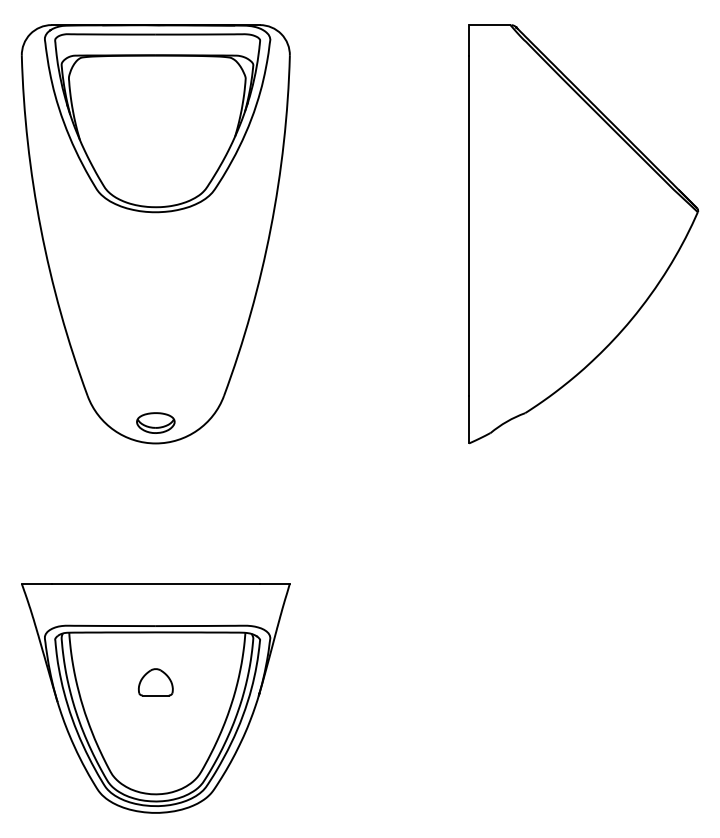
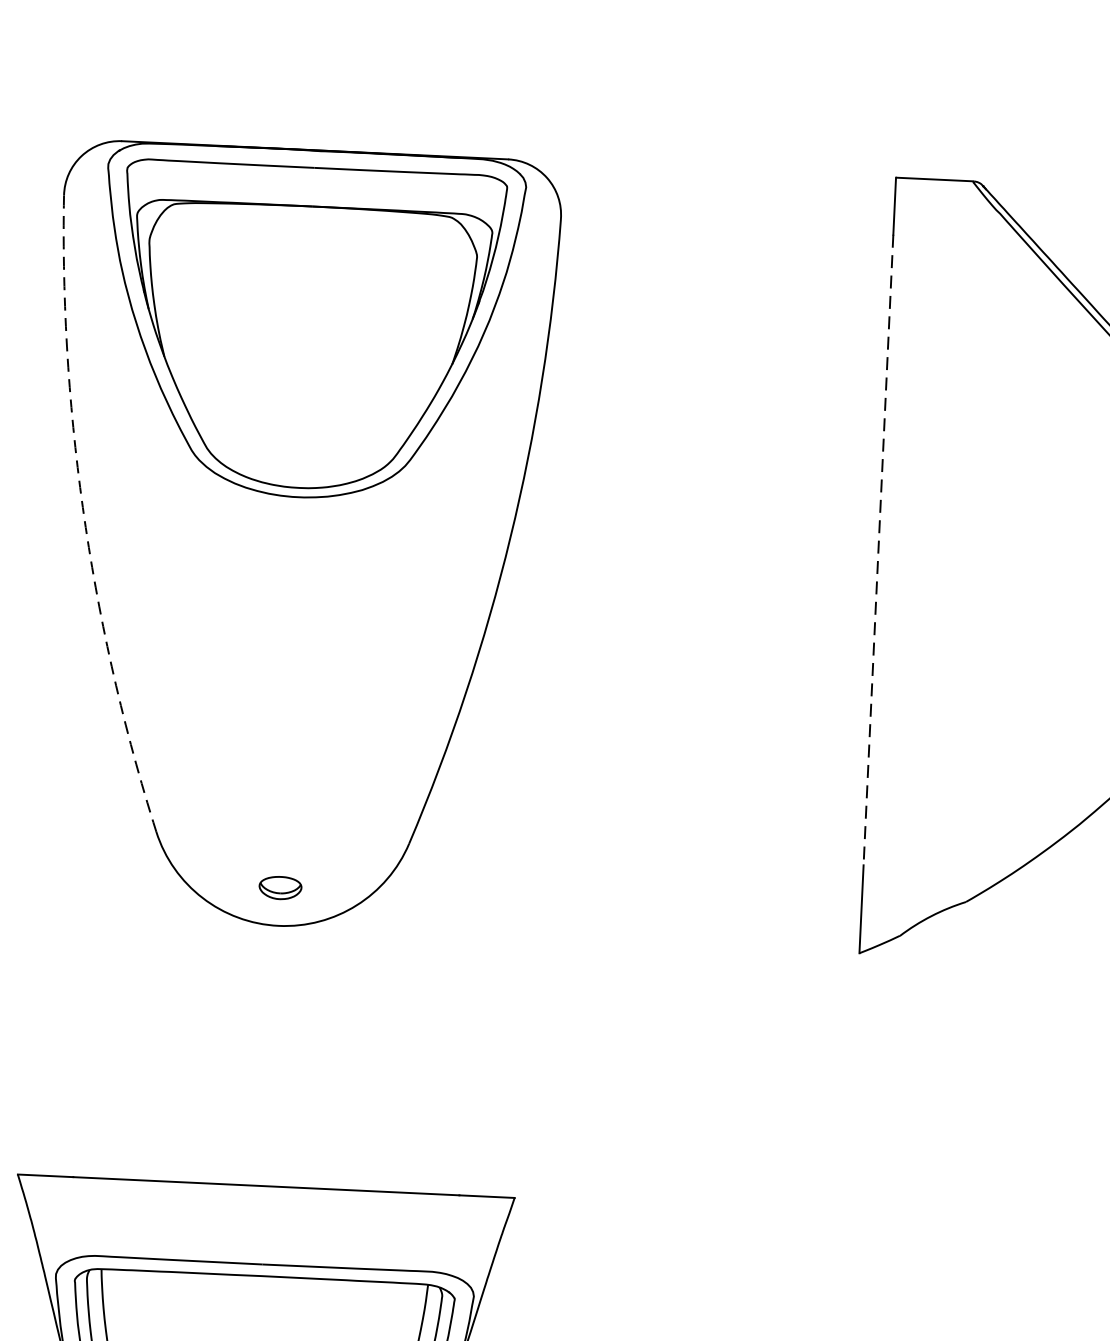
line: (469, 226) -> (879, 551), solid -> dashed
arc: (40, 228) -> (83, 517), solid -> dashed
part: (155, 422) -> (279, 886), size x0.6

